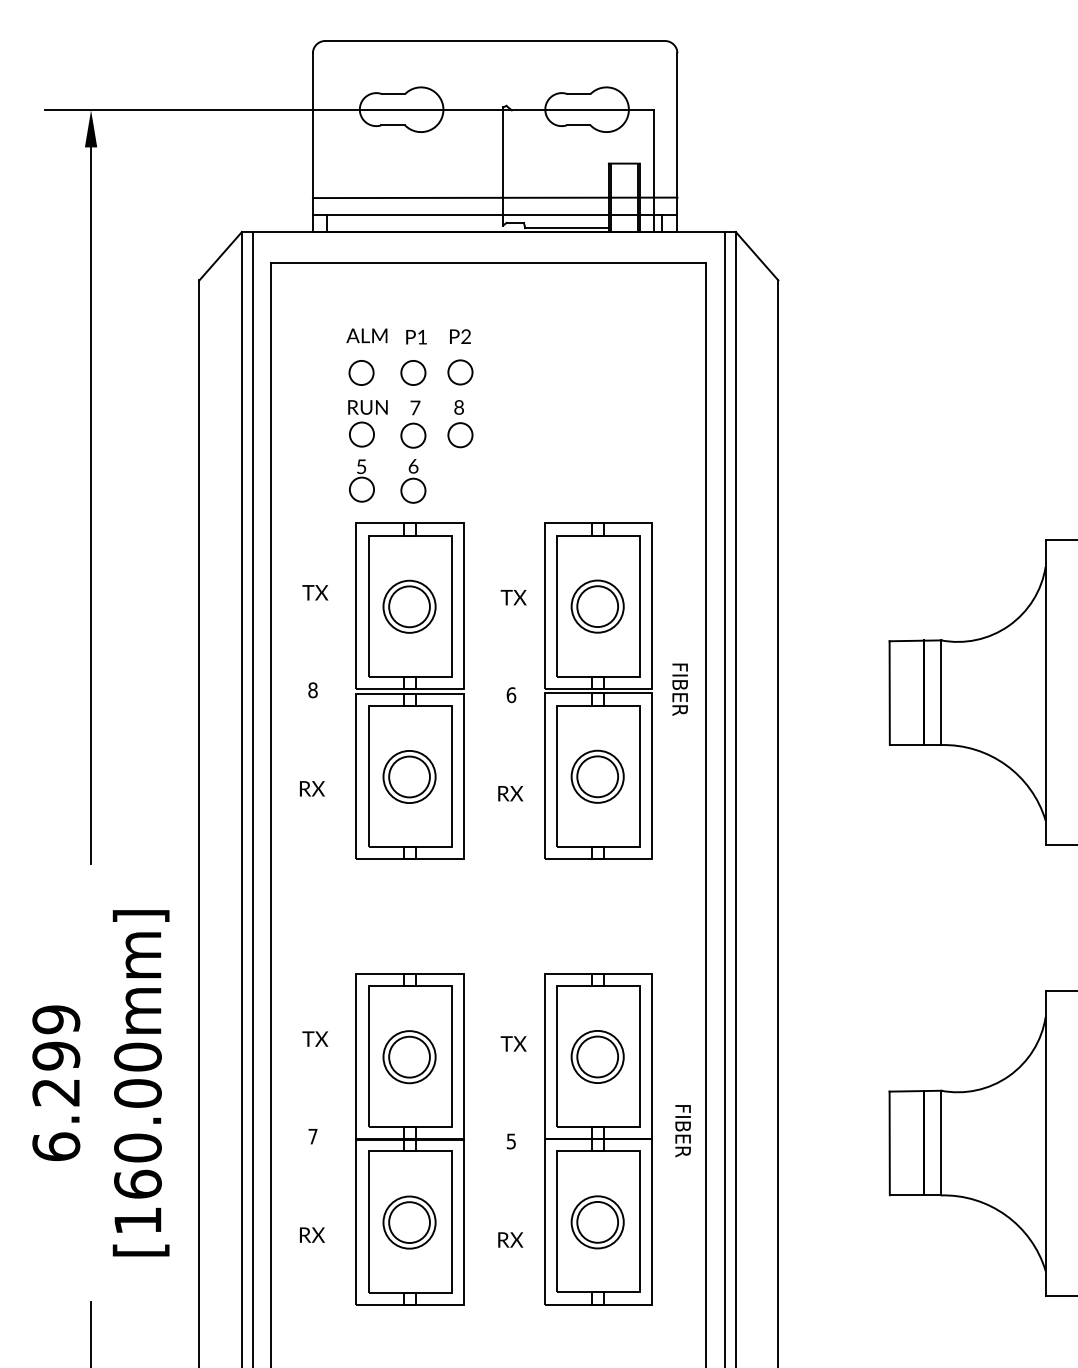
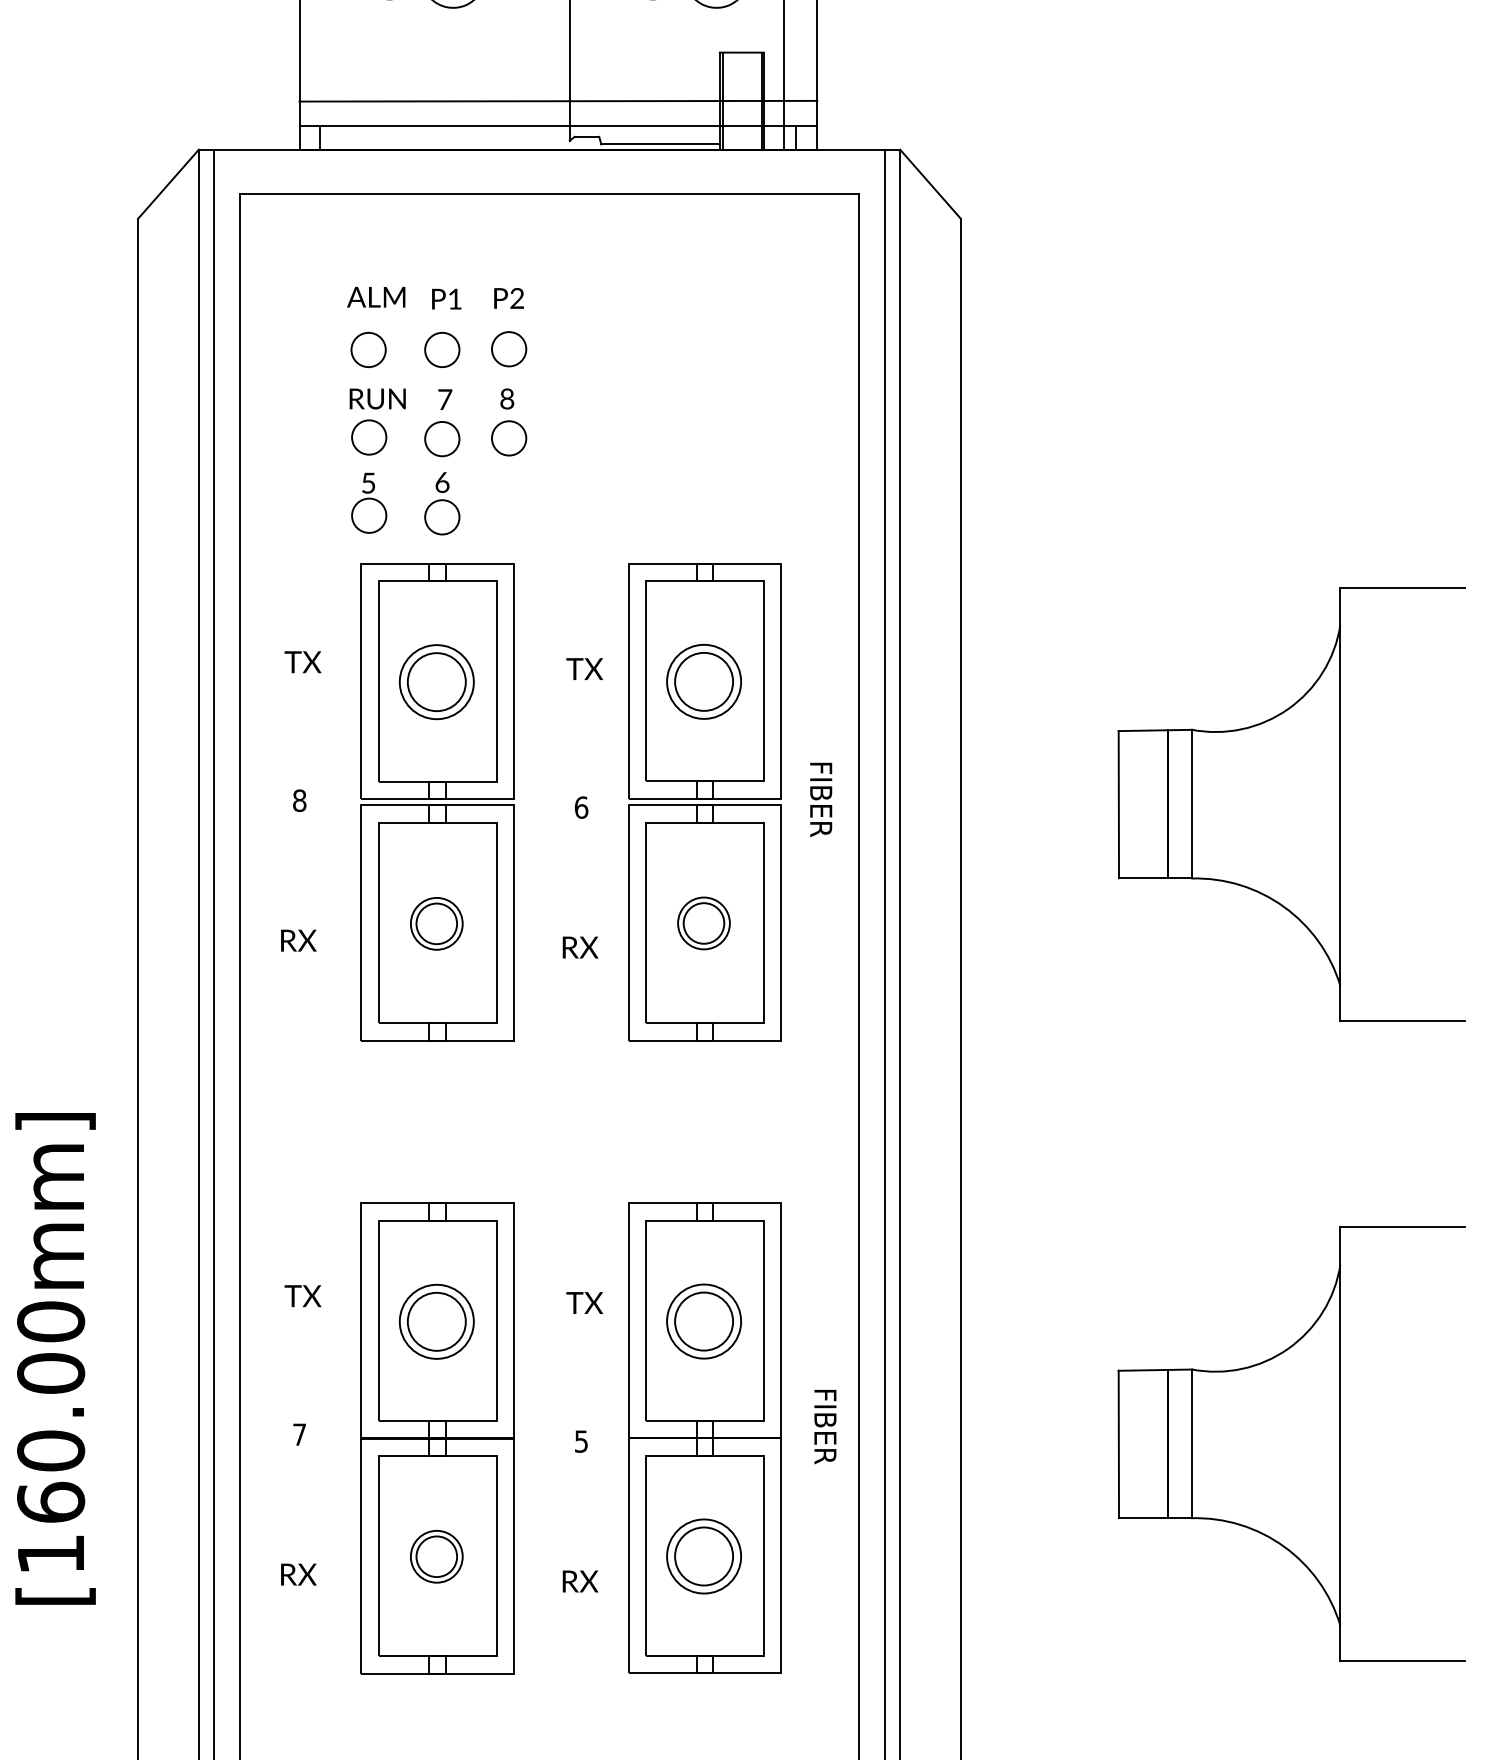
part: (409, 776) -> (436, 923), size x0.7
part: (597, 776) -> (703, 923), size x0.7
part: (409, 1222) -> (436, 1556), size x0.7

